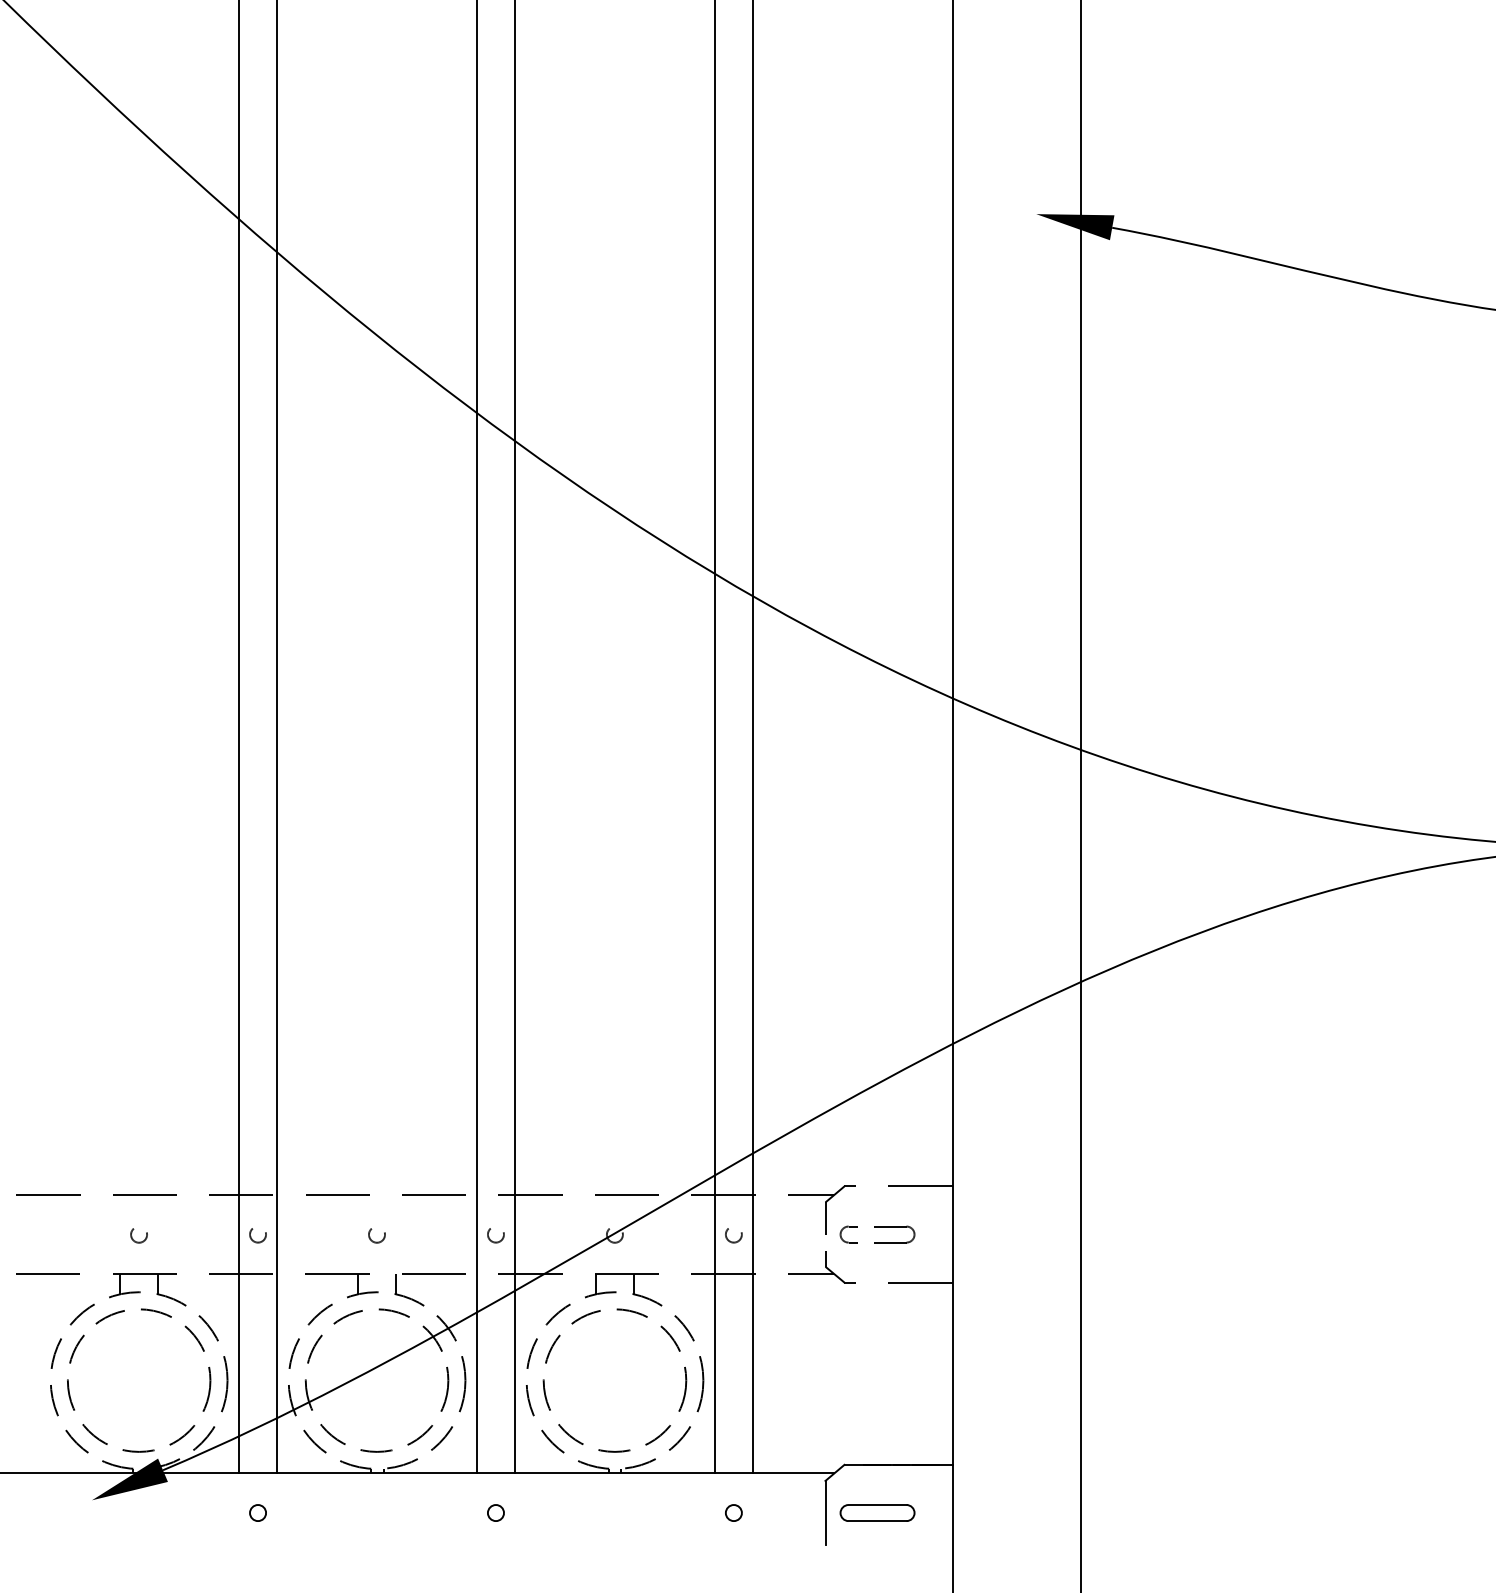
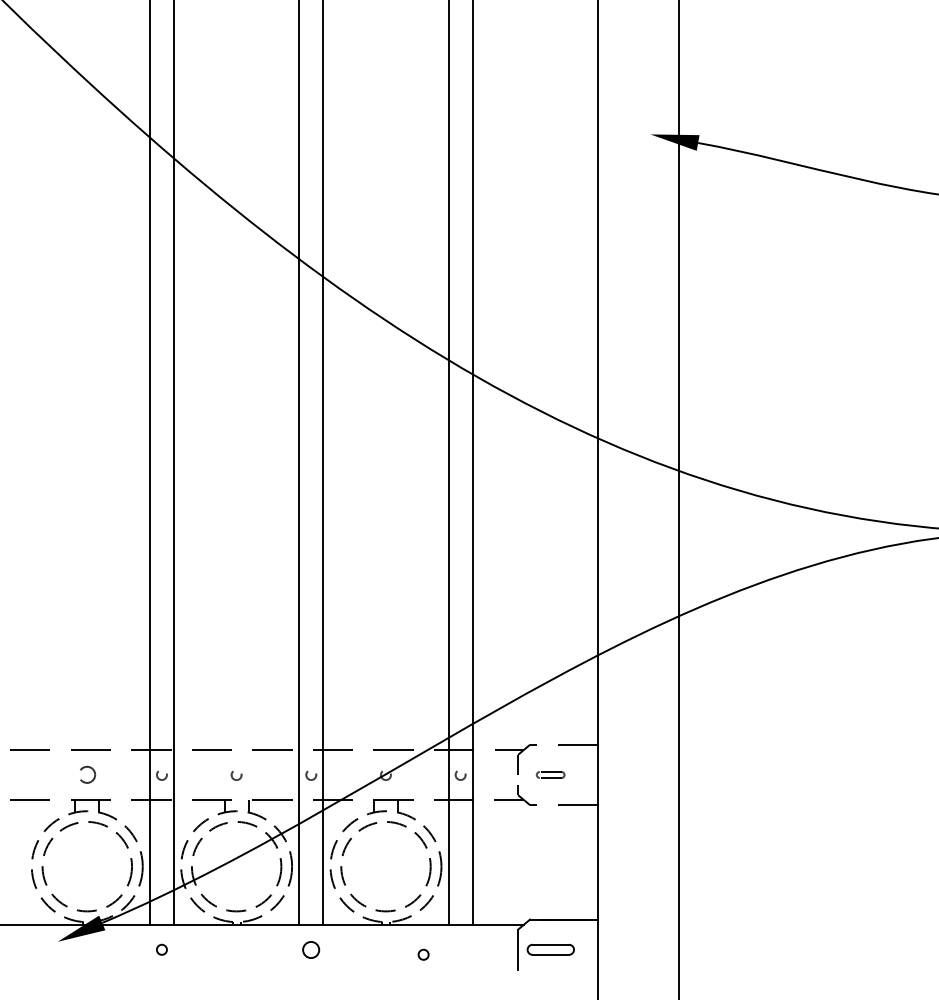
part: (877, 1233) -> (550, 774), size x0.6
circle: (139, 1235) -> (87, 775), size x1.6
circle: (496, 1512) -> (311, 949), size x1.6
circle: (733, 1512) -> (423, 954), moved

